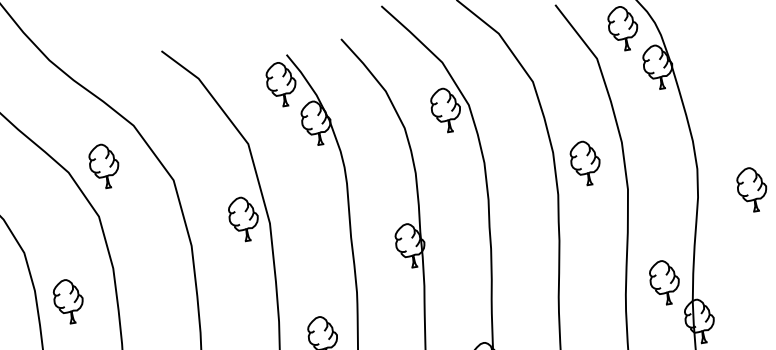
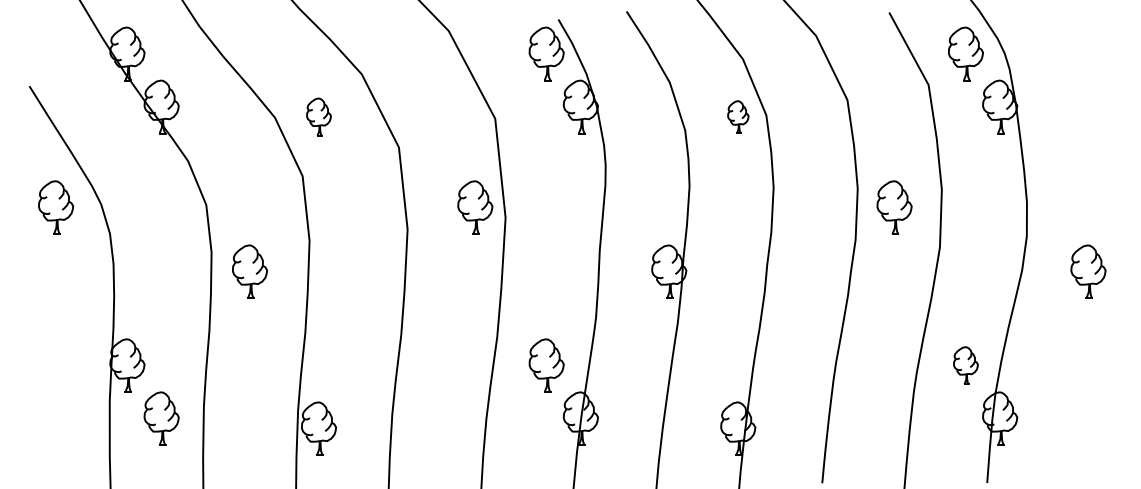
part: (446, 109) -> (738, 116), size x0.6
part: (103, 165) -> (318, 116), size x0.7
part: (664, 282) -> (965, 365), size x0.7

